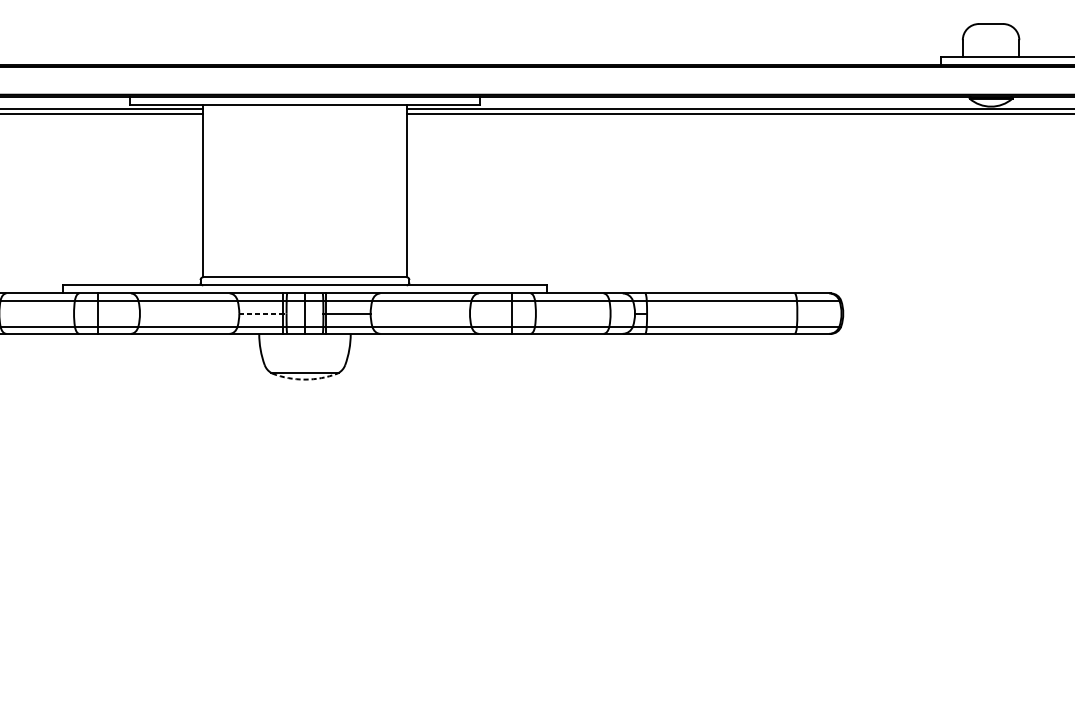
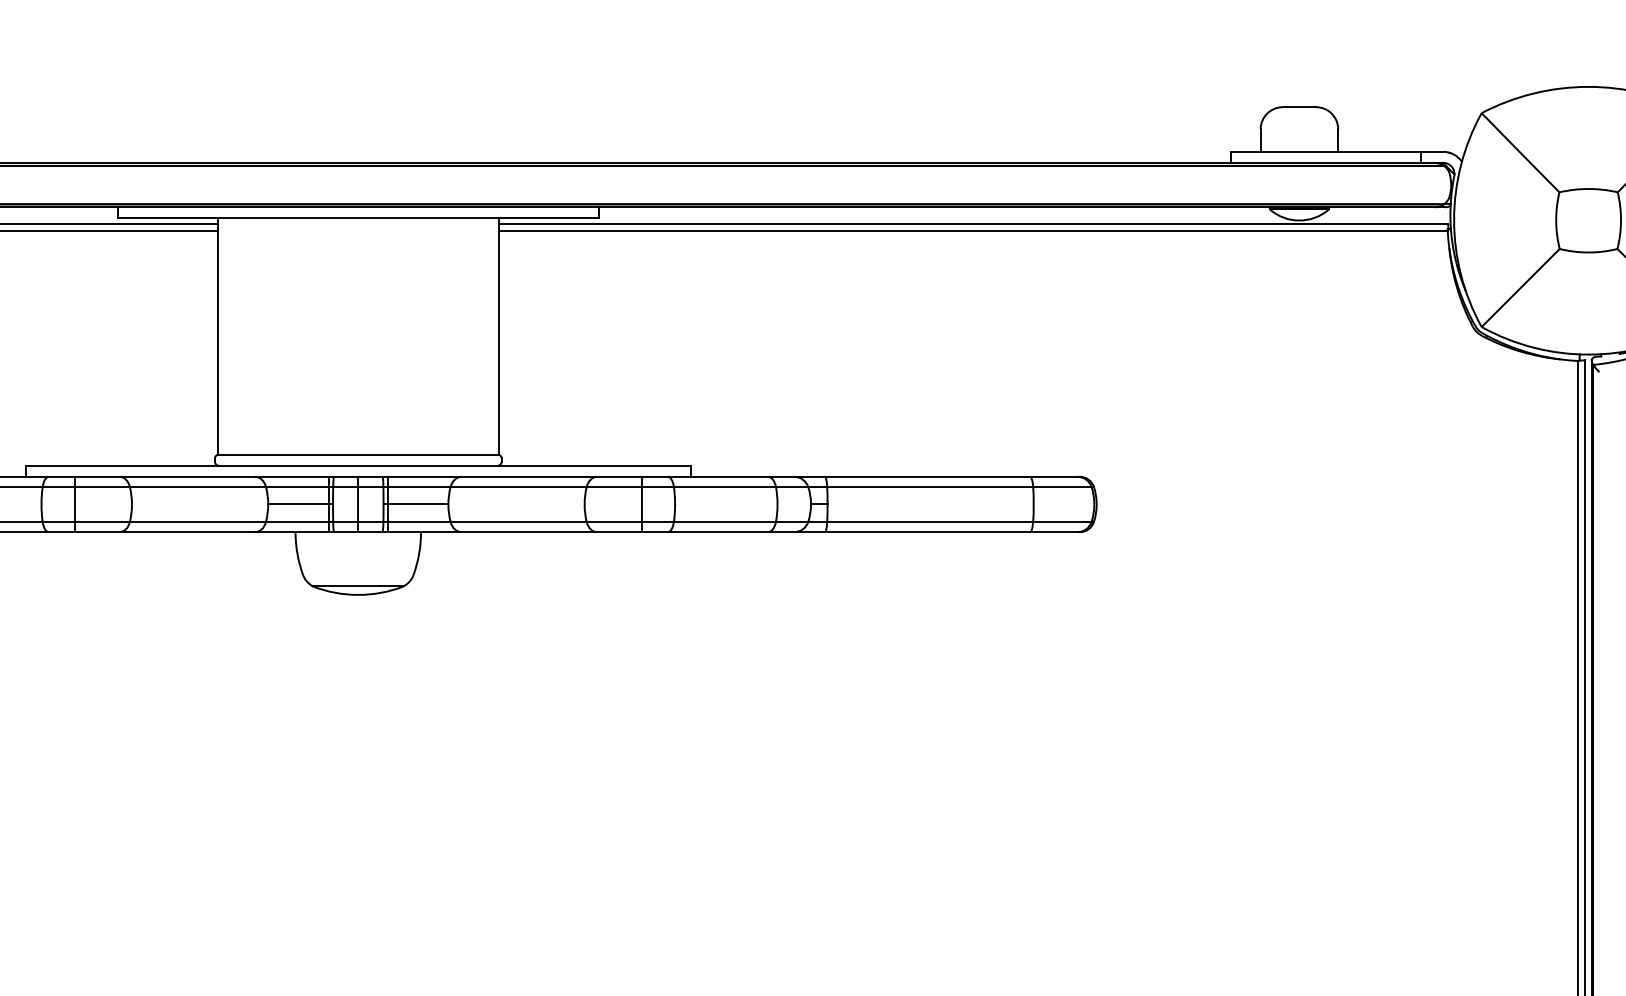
line: (263, 313) -> (301, 504), dashed -> solid
arc: (305, 379) -> (358, 594), dashed -> solid

